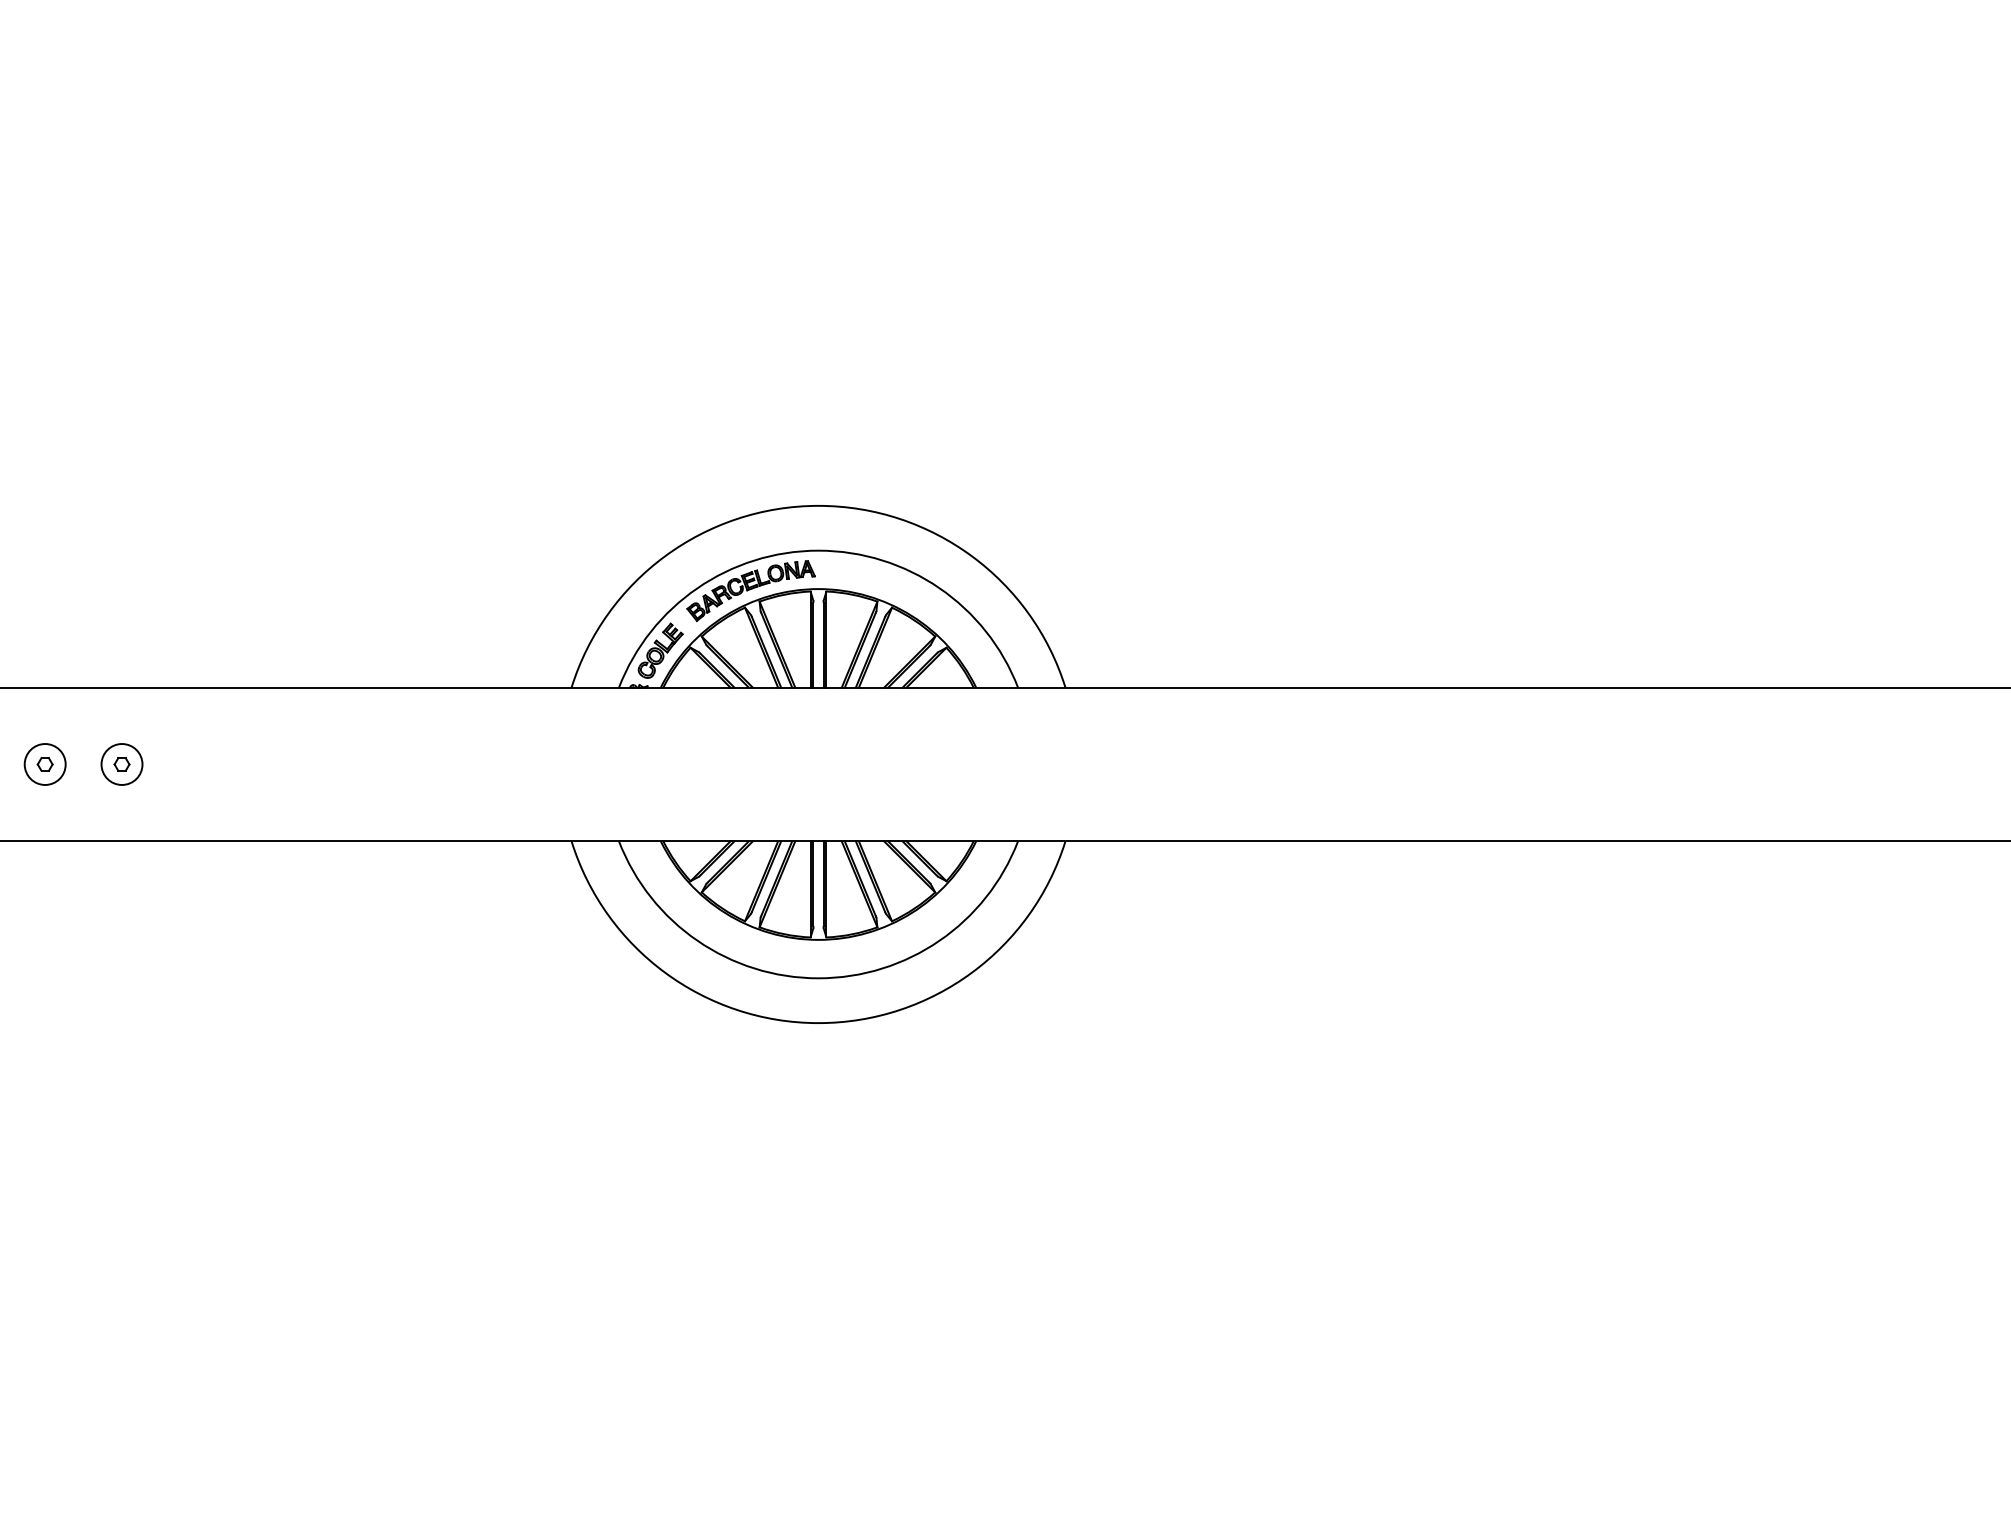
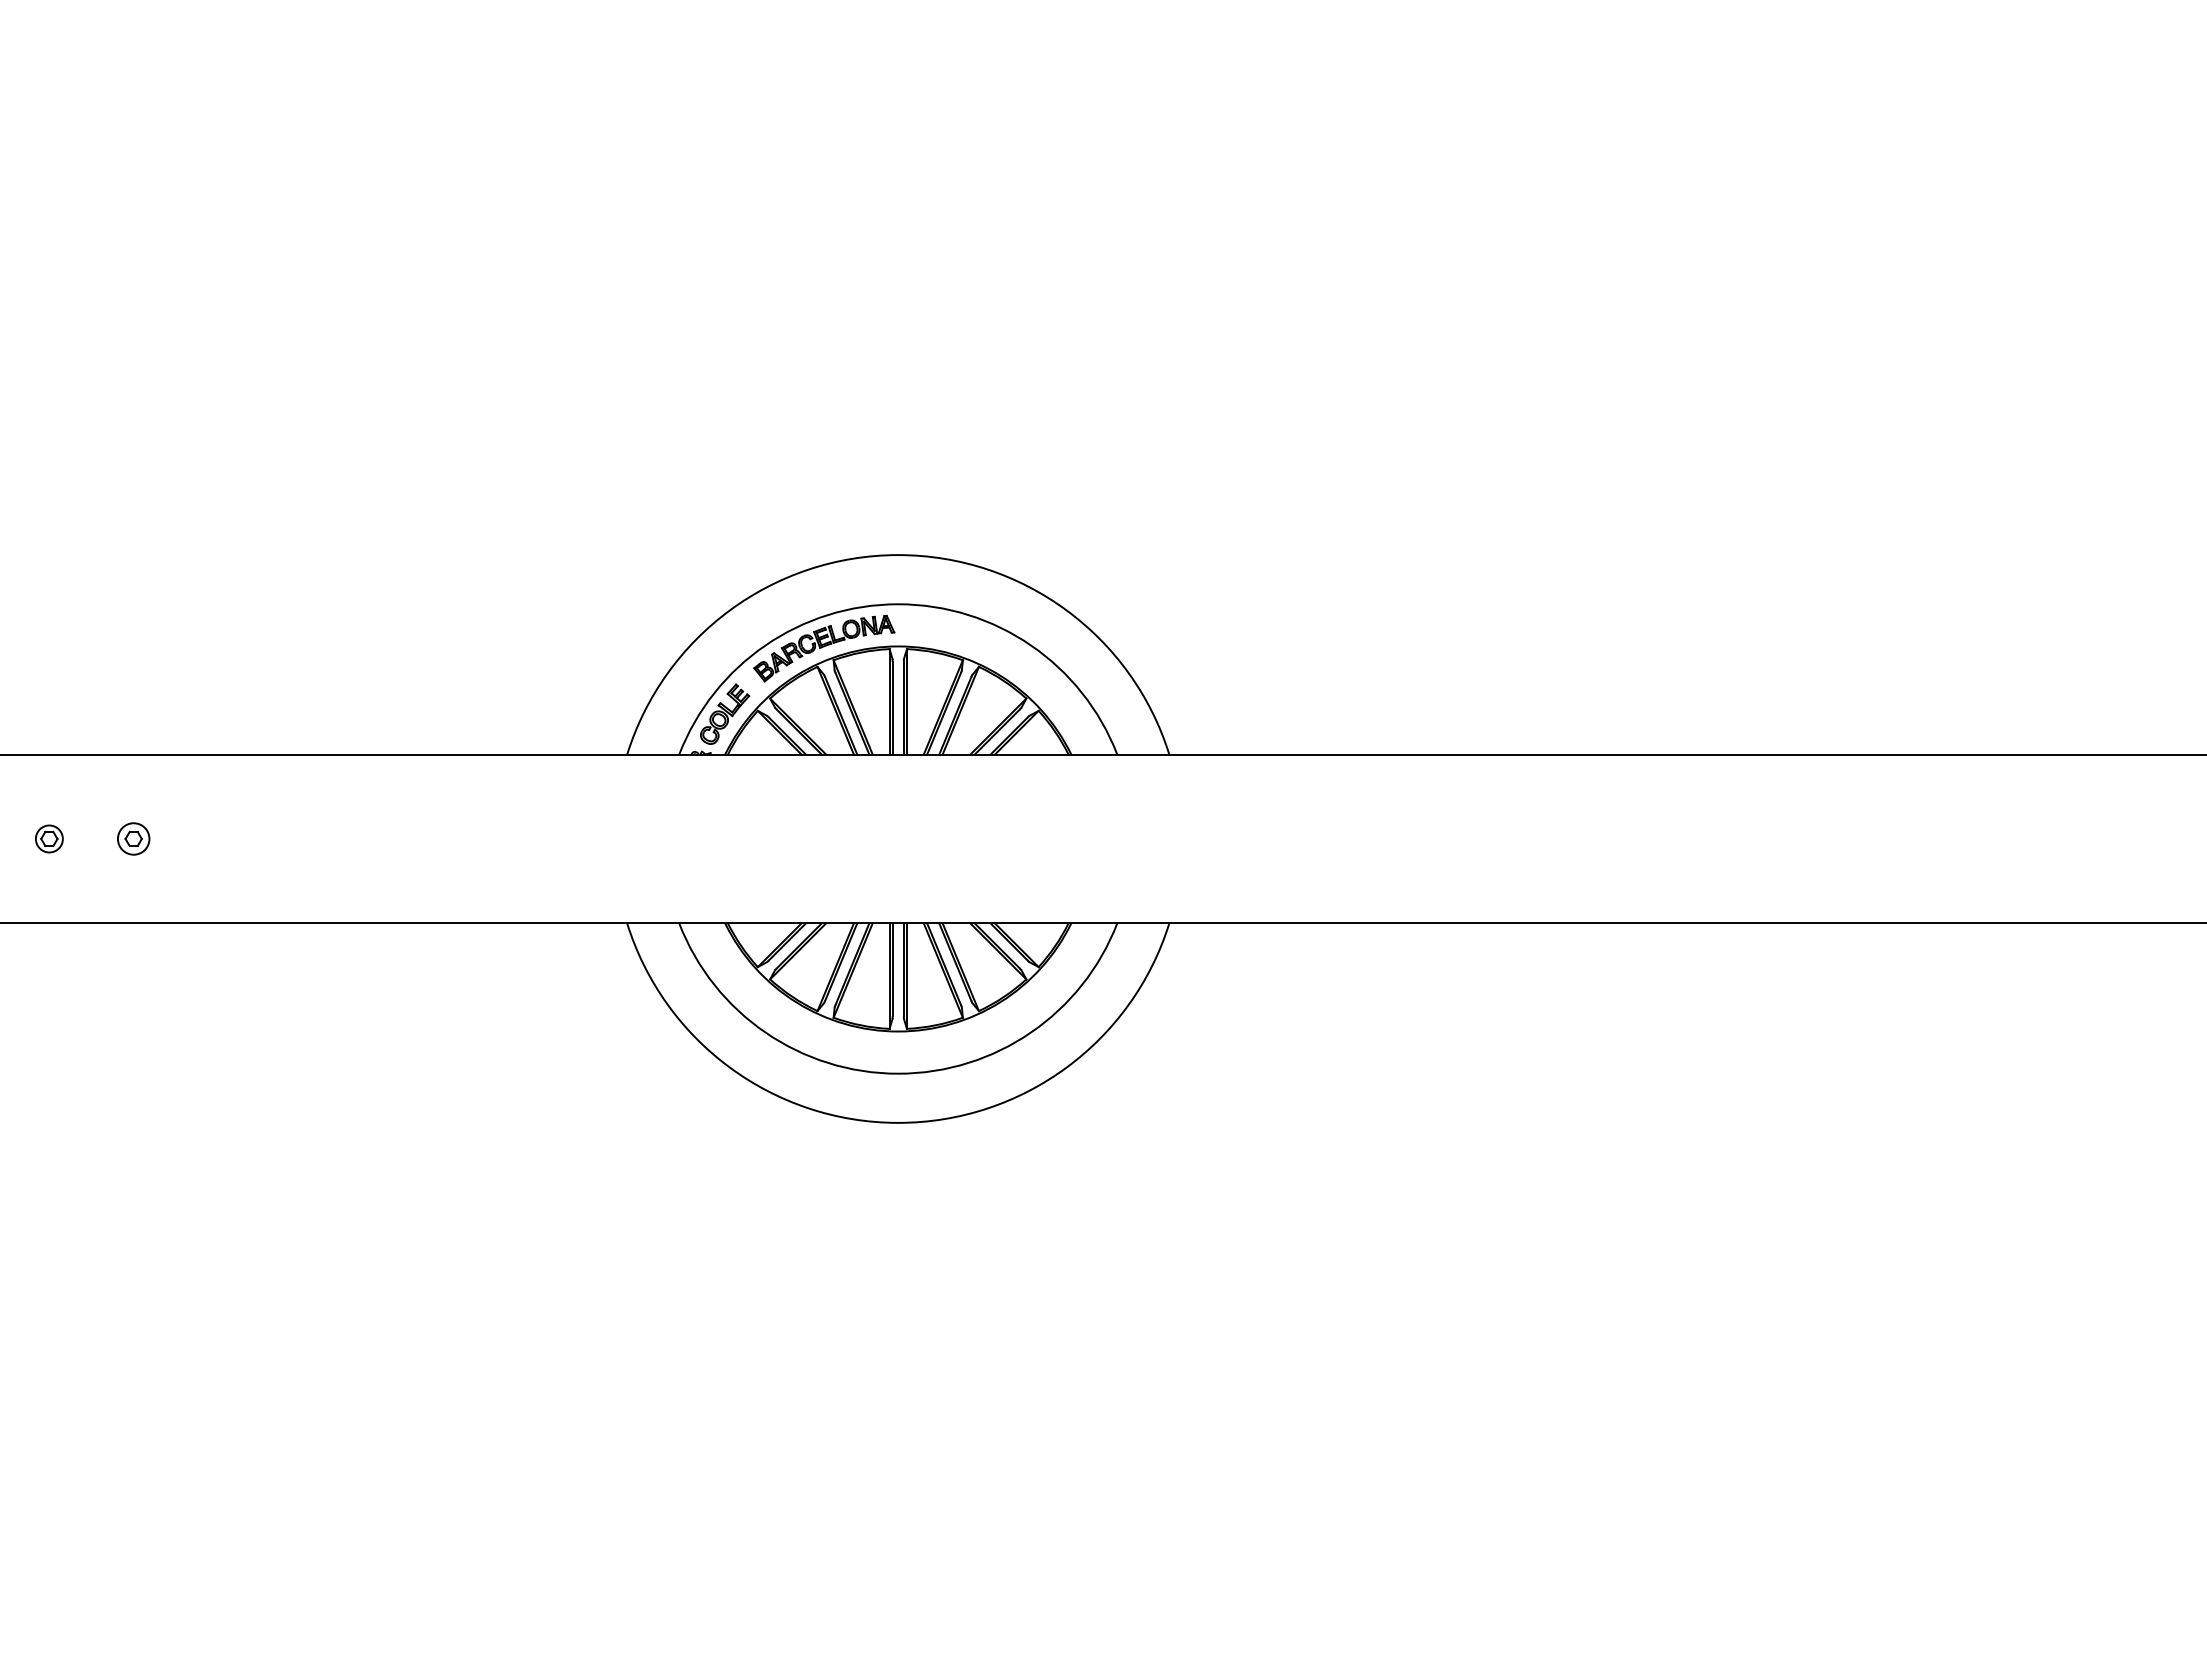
circle: (44, 764) -> (48, 838), size x0.6
circle: (121, 764) -> (133, 838), size x0.7

